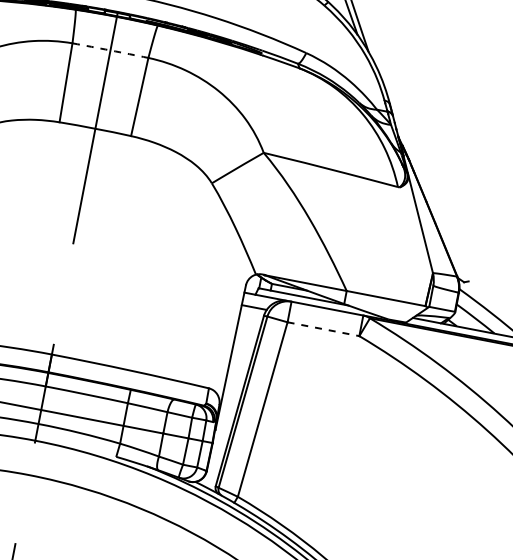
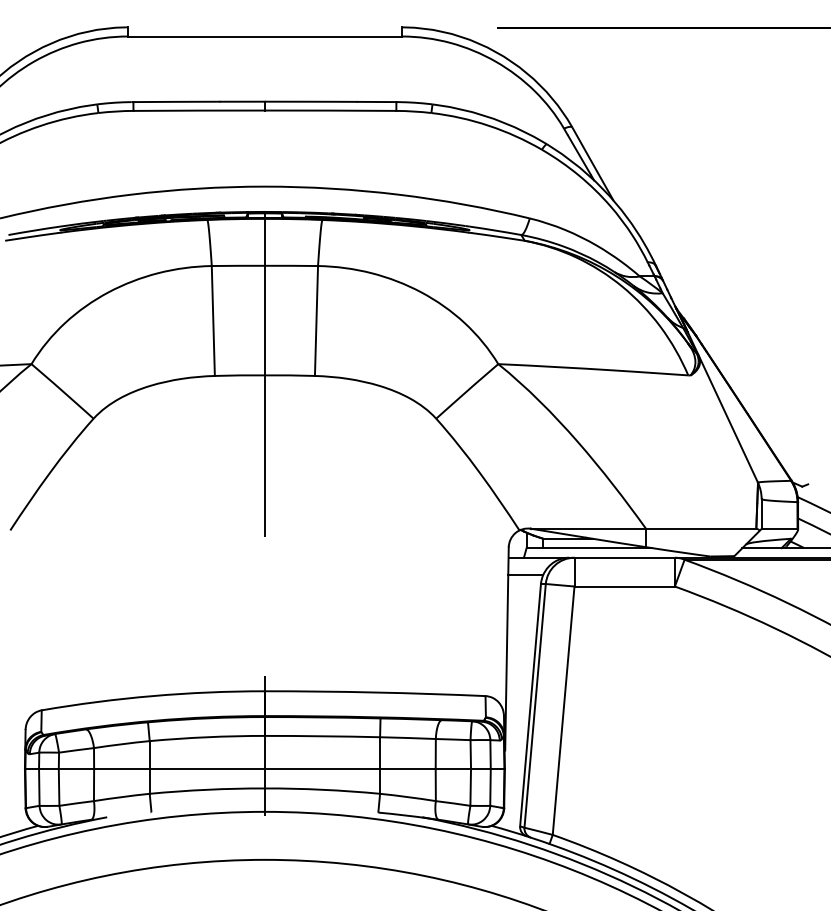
arc: (110, 50) -> (264, 265), dashed -> solid
line: (324, 329) -> (625, 586), dashed -> solid

